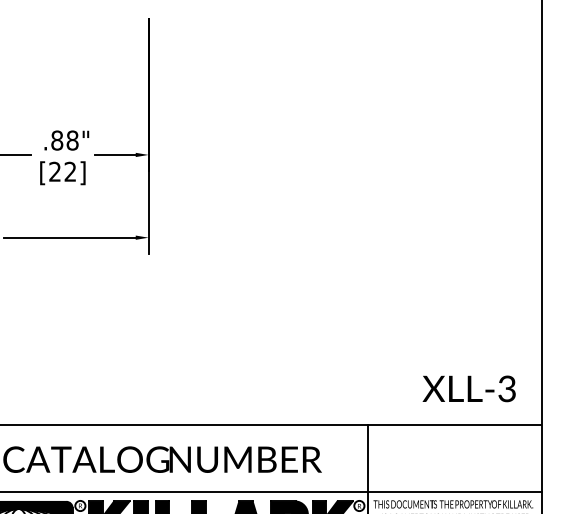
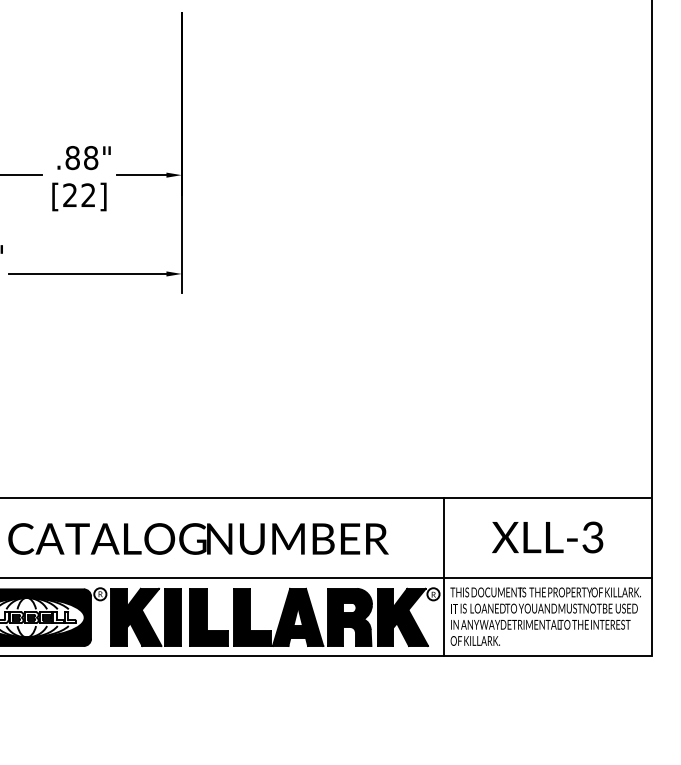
text: (469, 388) -> (547, 537), moved

